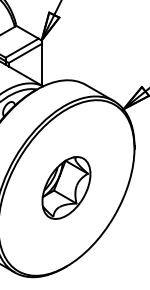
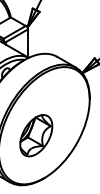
part: (66, 187) -> (36, 135), moved

